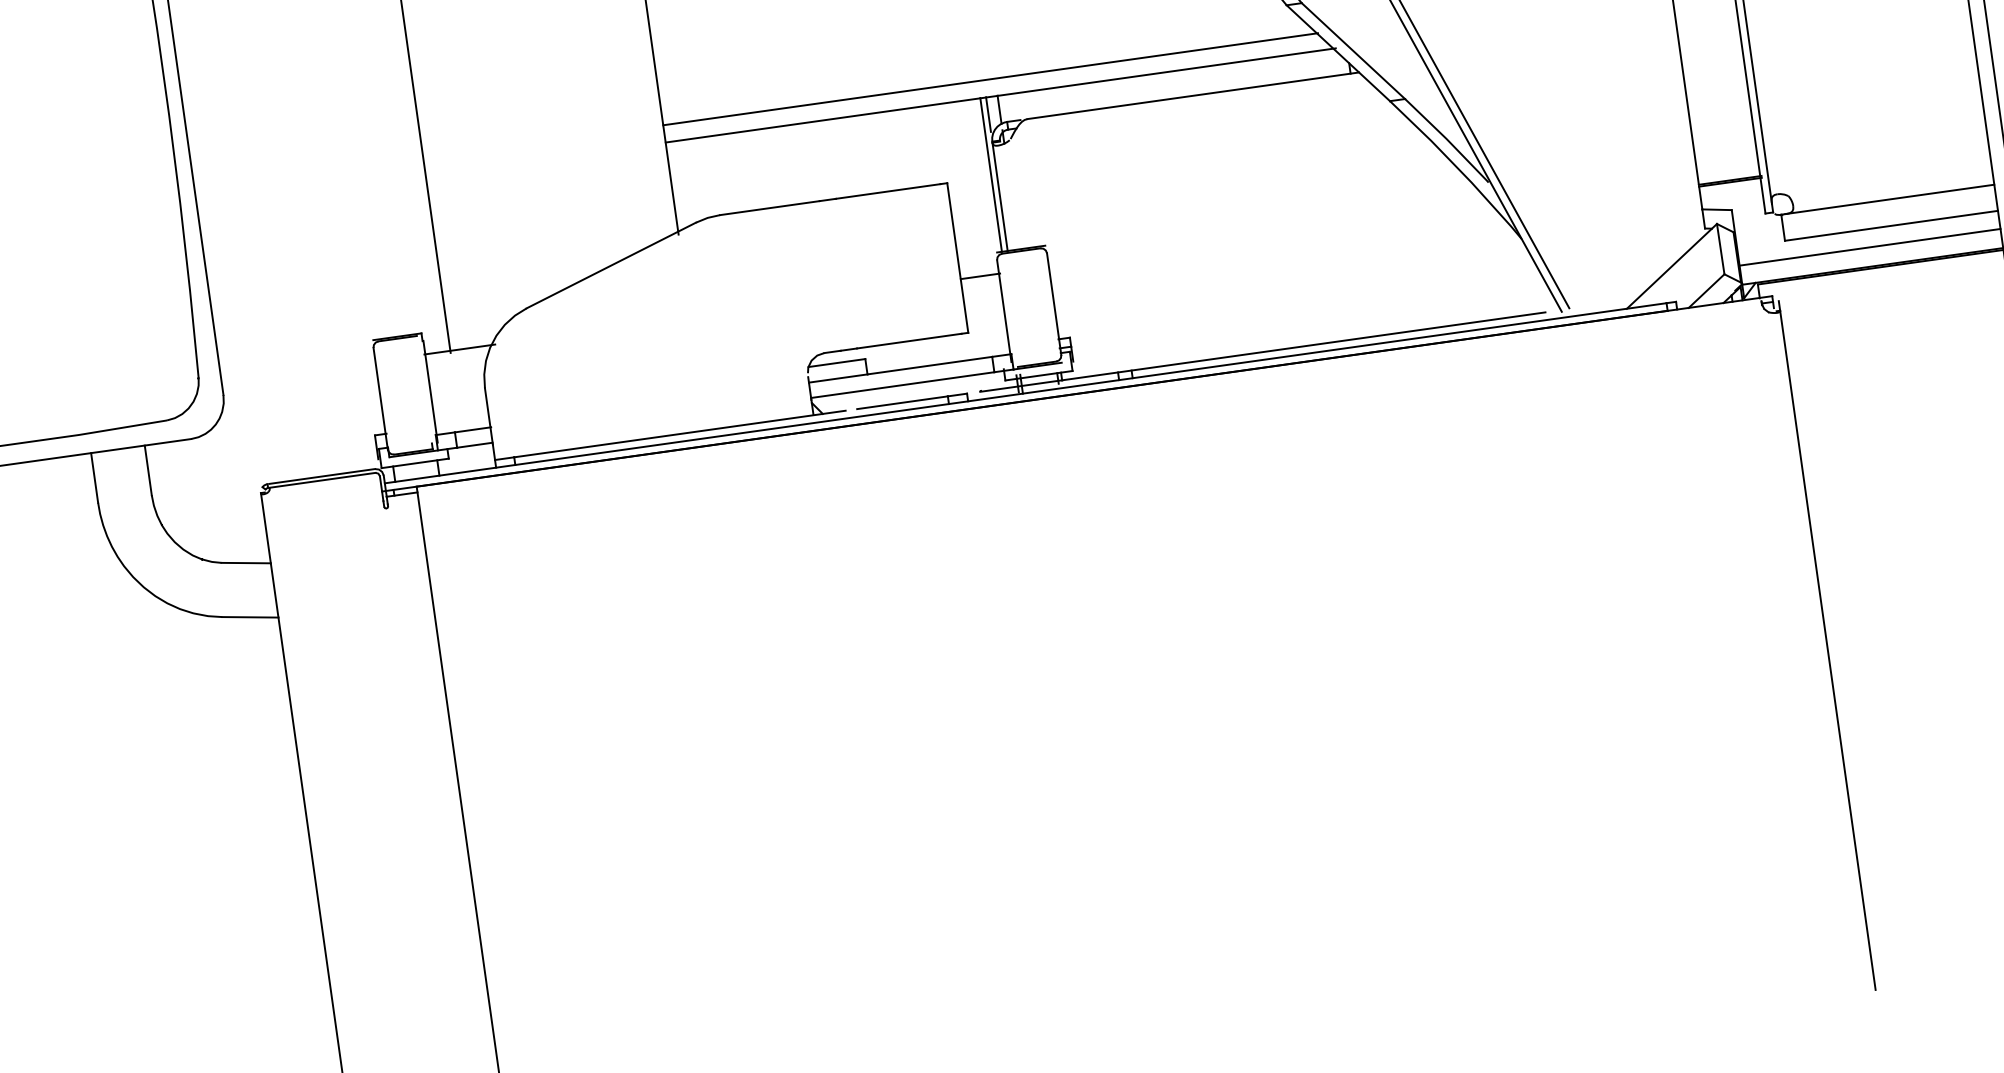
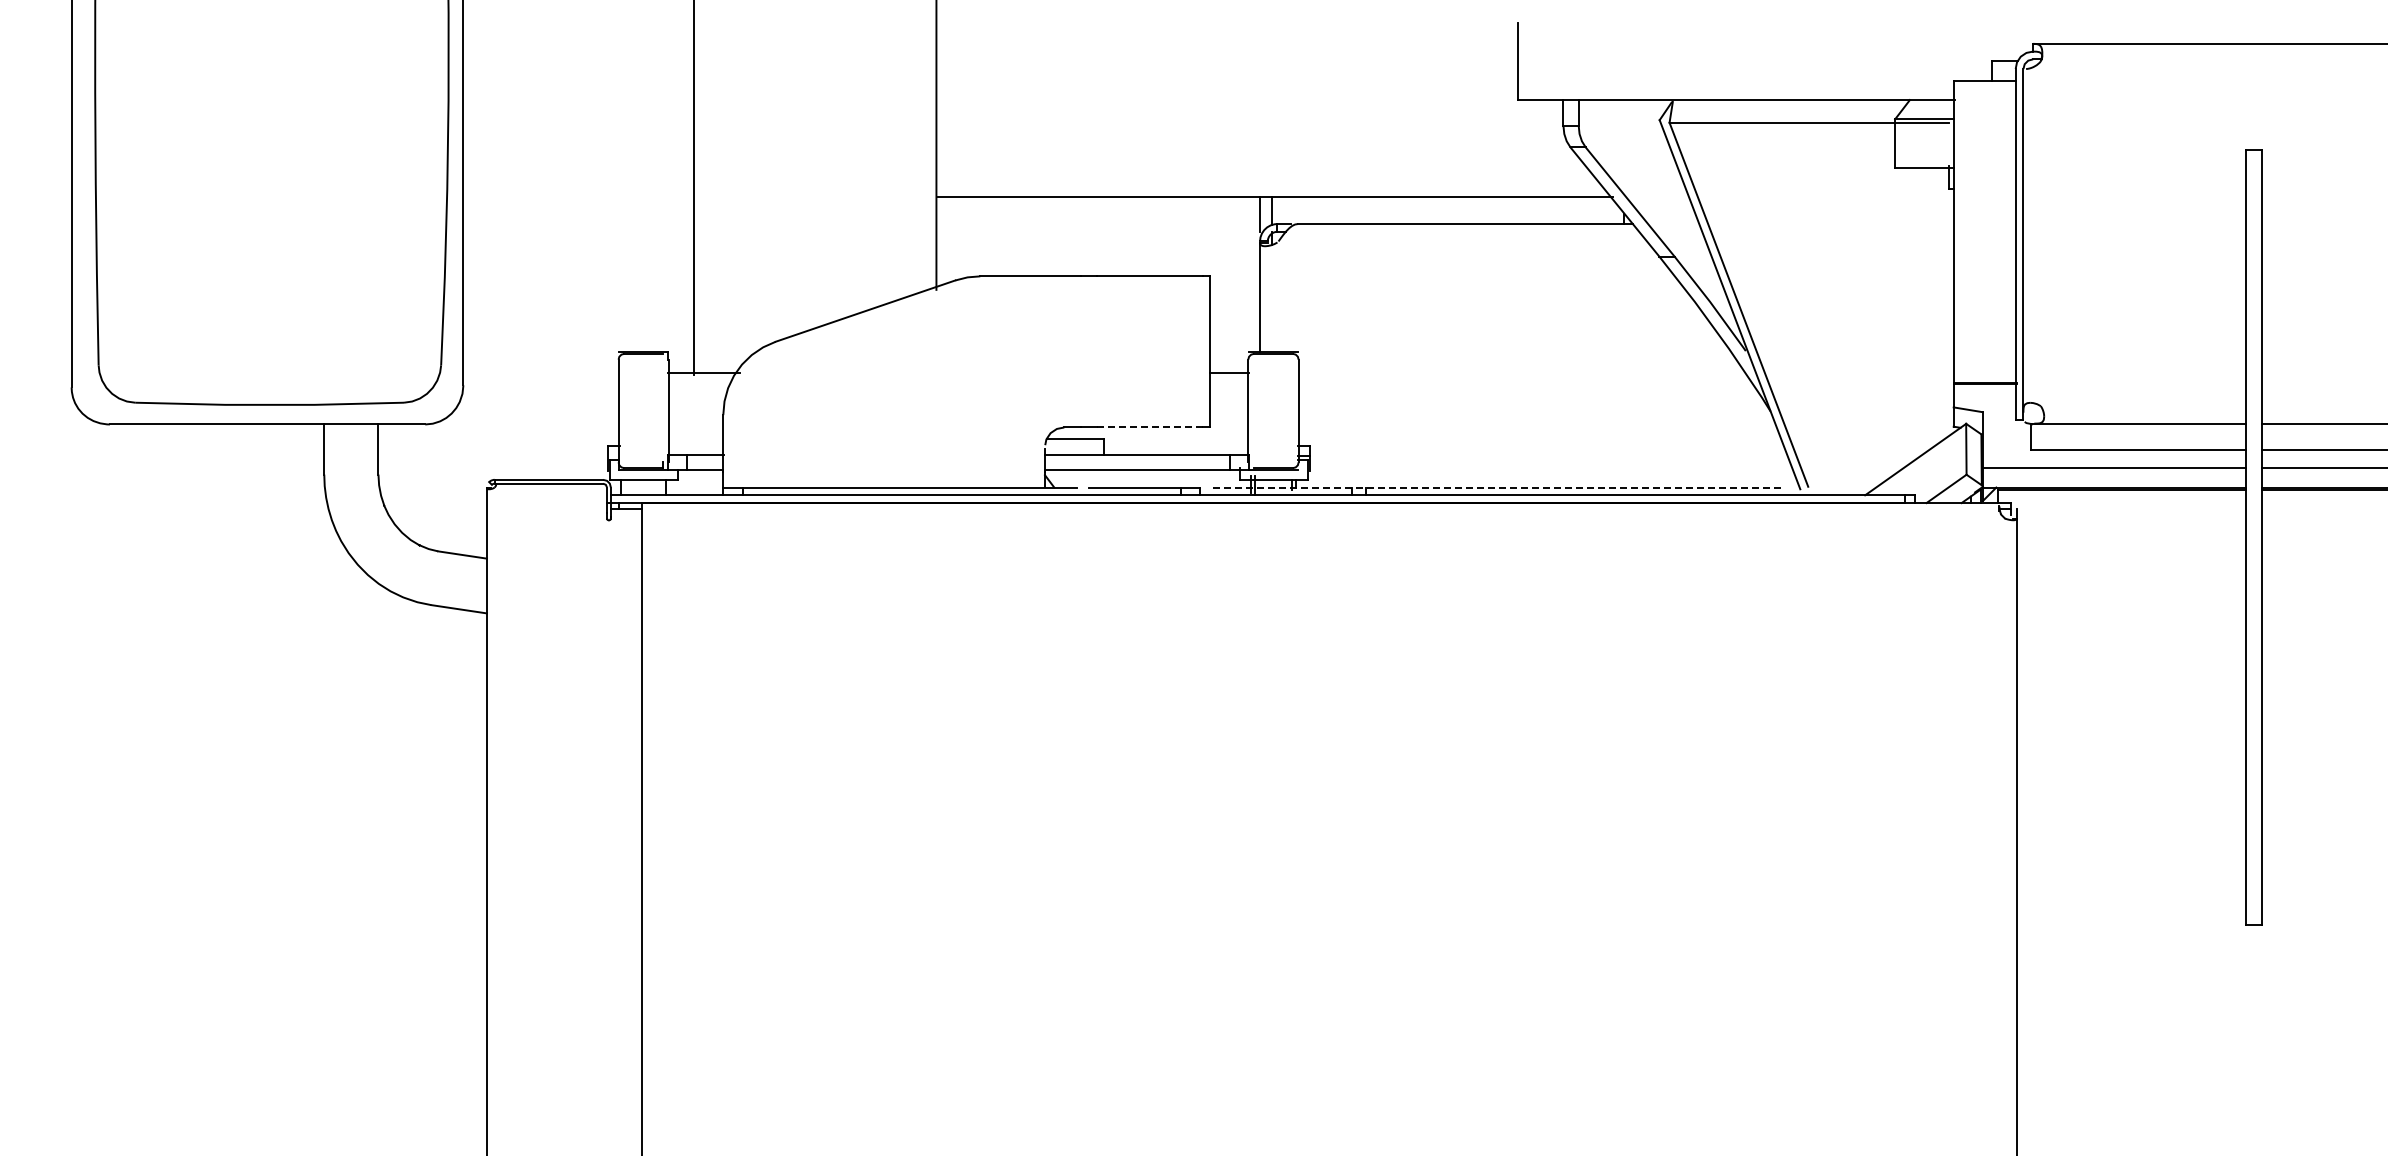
line: (990, 79) -> (1266, 179), removed
line: (991, 174) -> (1254, 273), removed
line: (909, 341) -> (1150, 427), solid -> dashed
line: (1263, 351) -> (1499, 487), solid -> dashed

